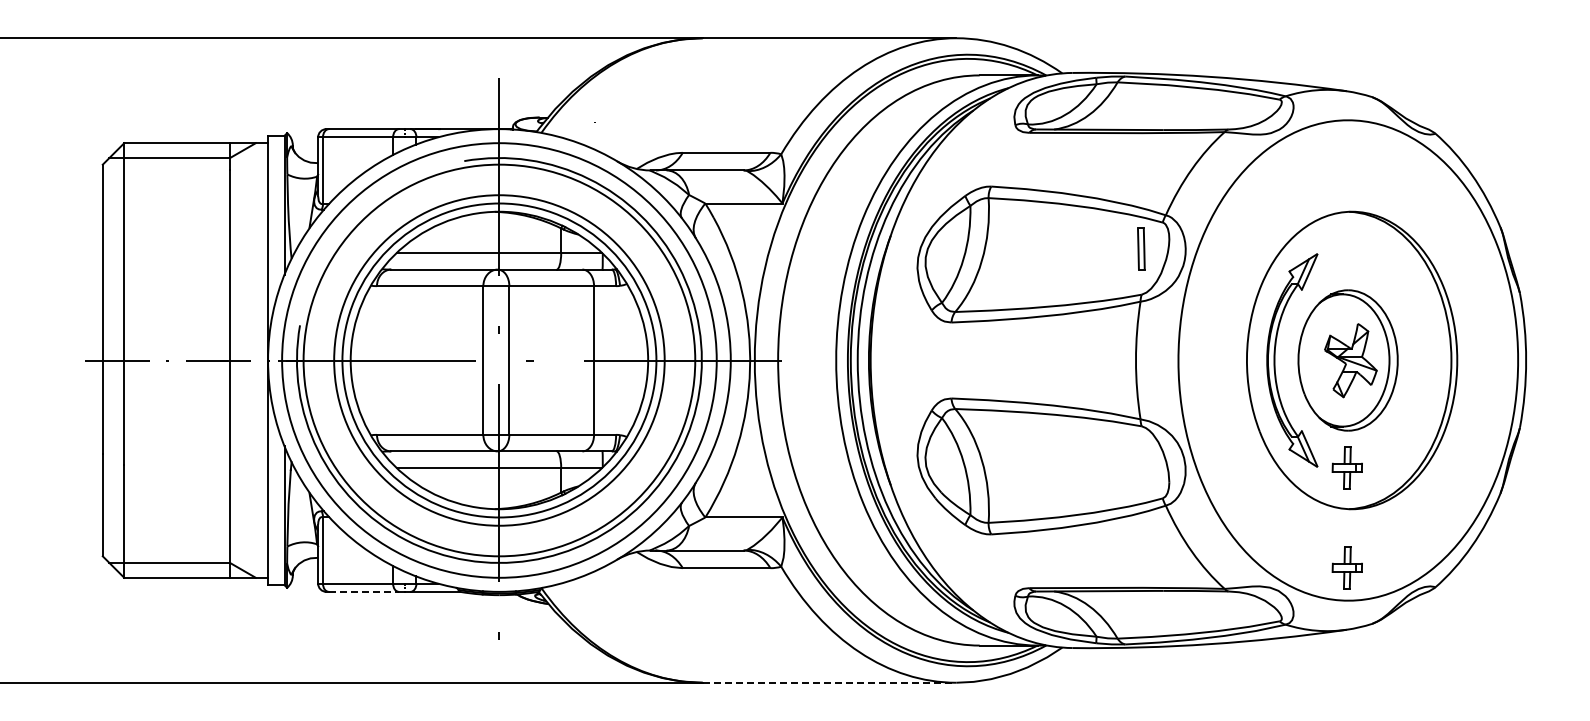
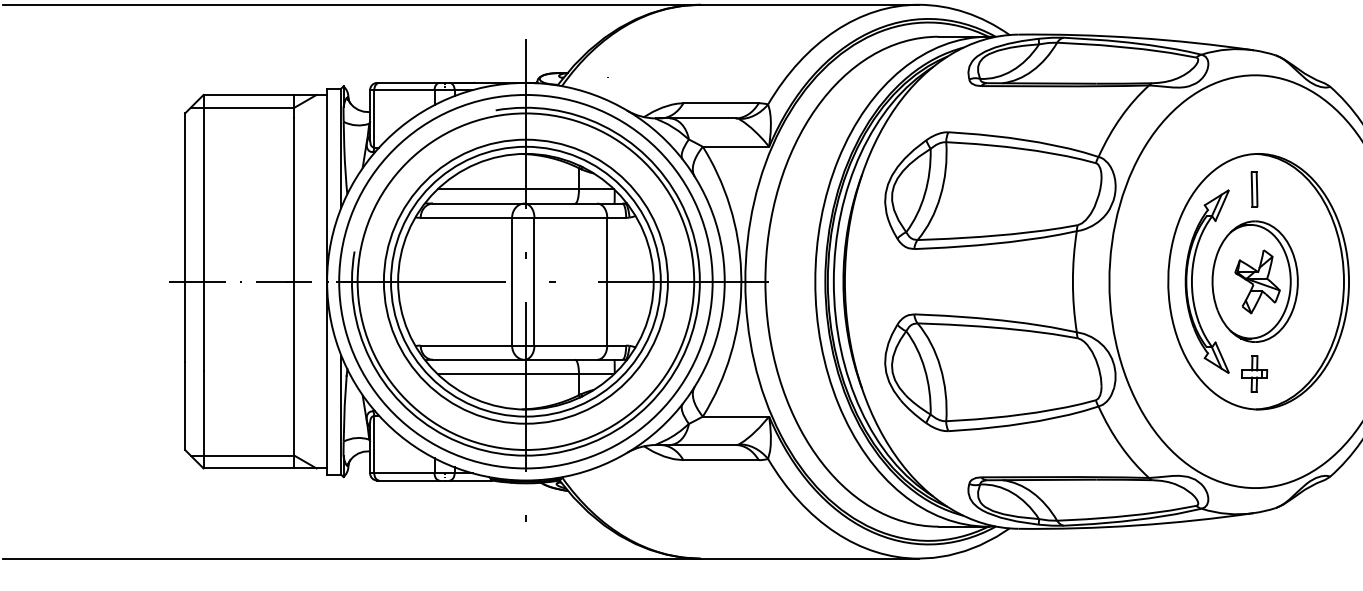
part: (1141, 248) -> (1254, 188), moved
part: (1346, 567) -> (1253, 459), removed
line: (364, 591) -> (409, 480), dashed -> solid
line: (829, 682) -> (809, 558), dashed -> solid

